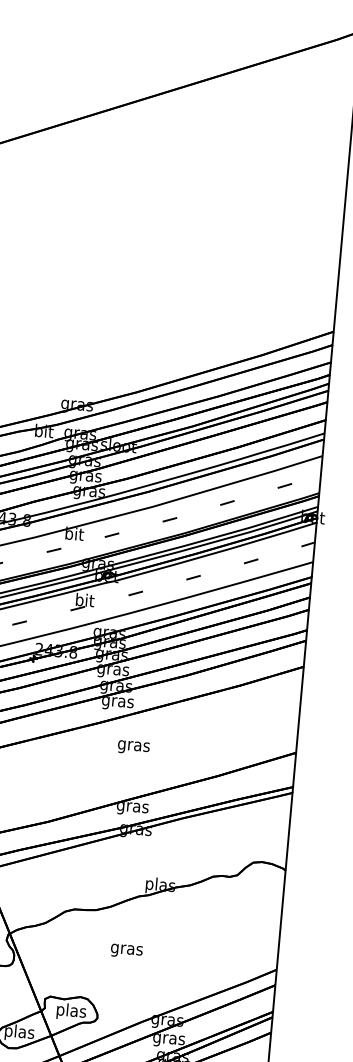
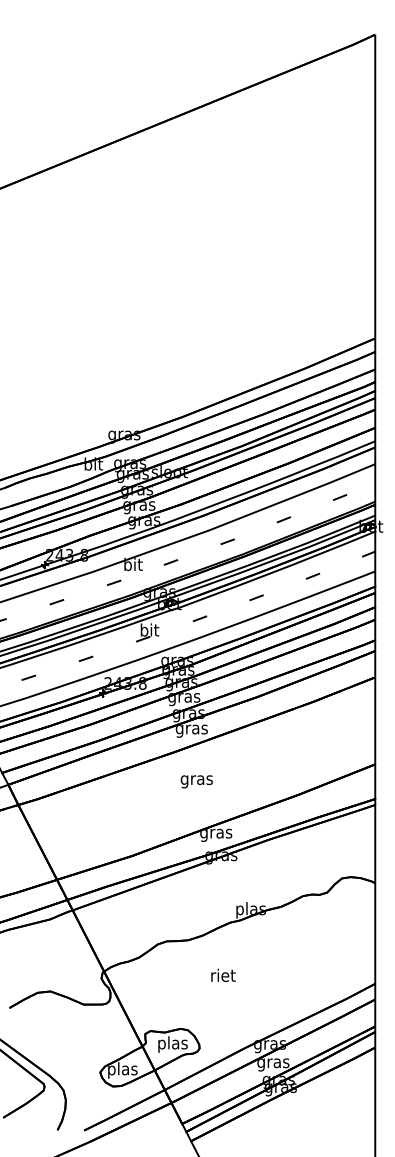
text: (133, 747) -> (196, 781), moved
text: (127, 949) -> (223, 976), gras -> riet

